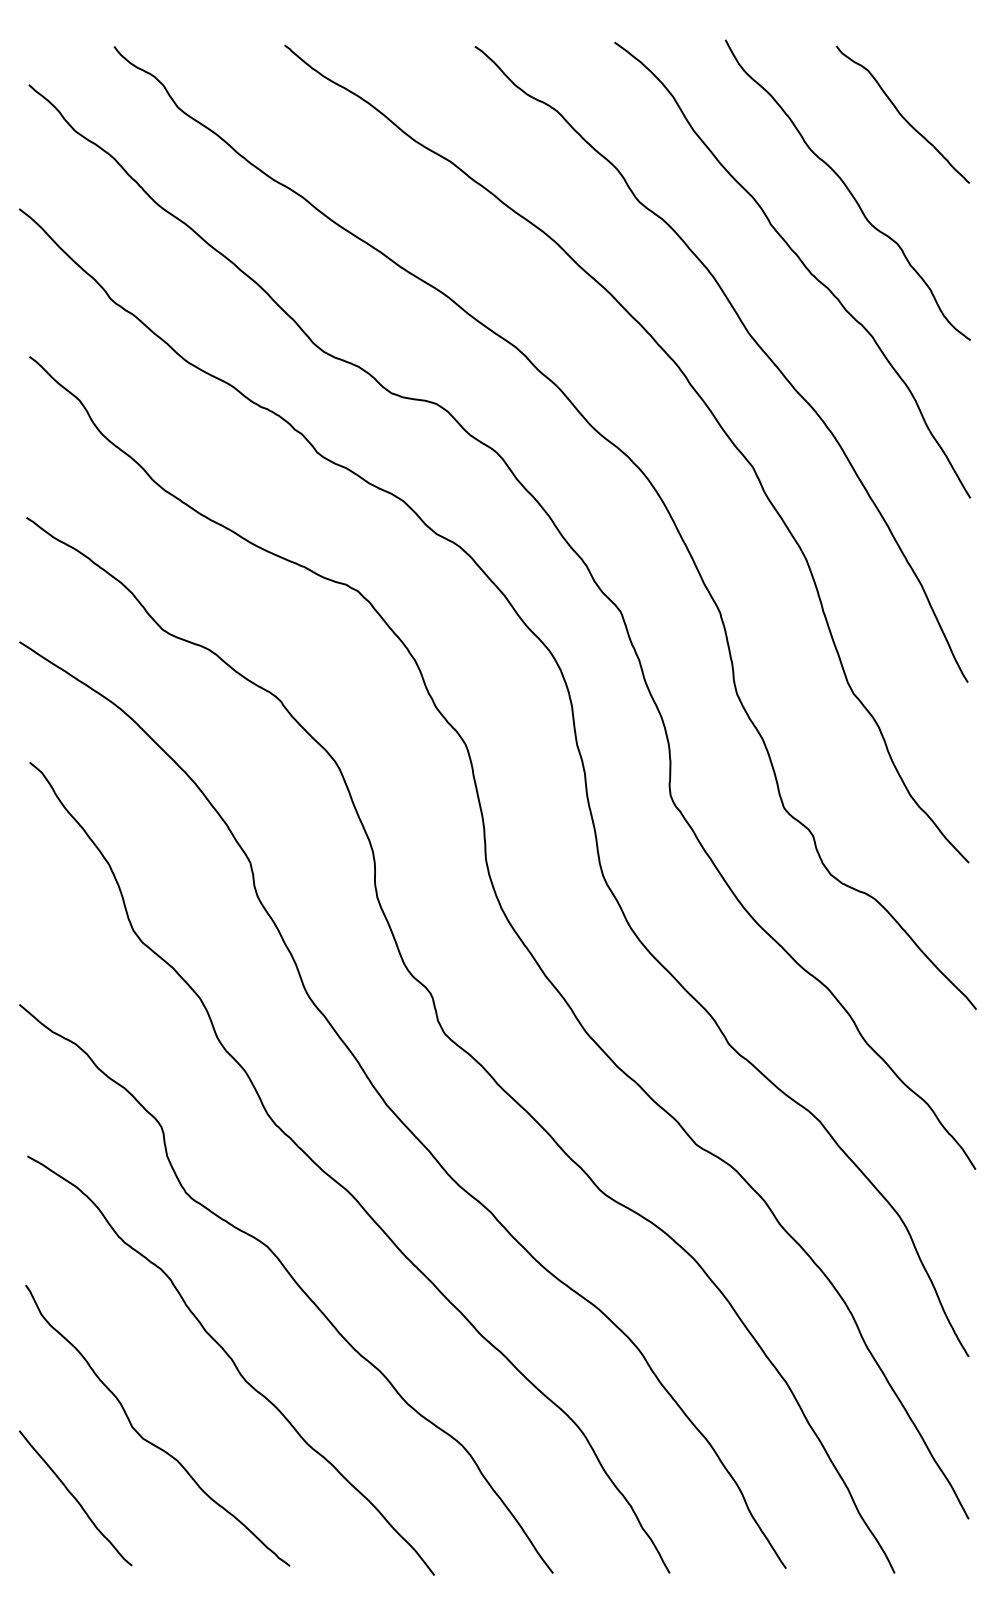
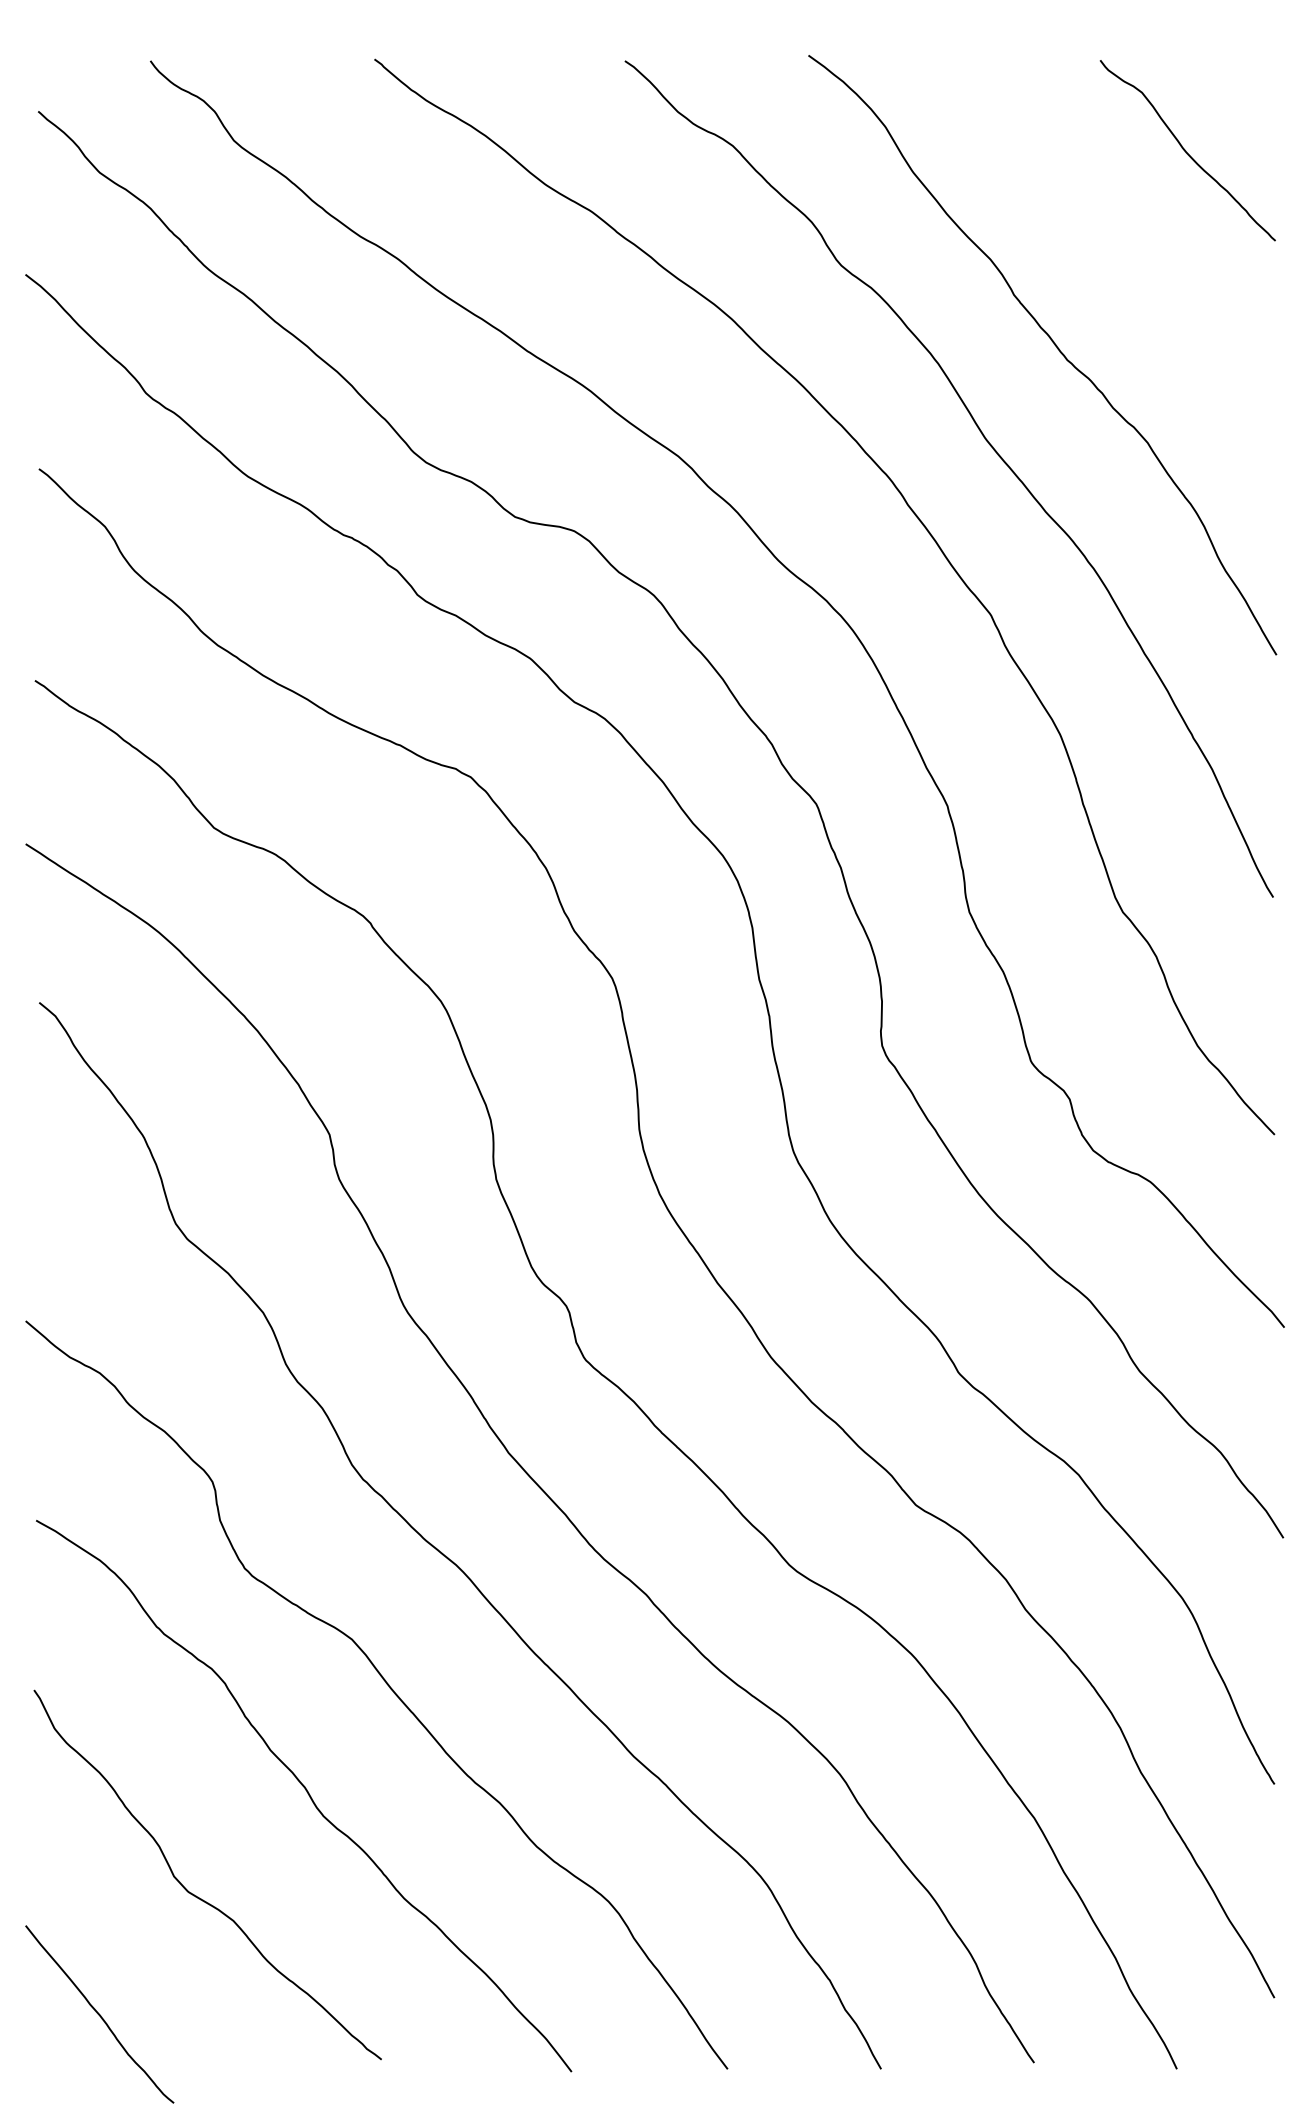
curve: (847, 189) -> (1115, 249), removed
curve: (75, 1498) -> (99, 2014), moved

